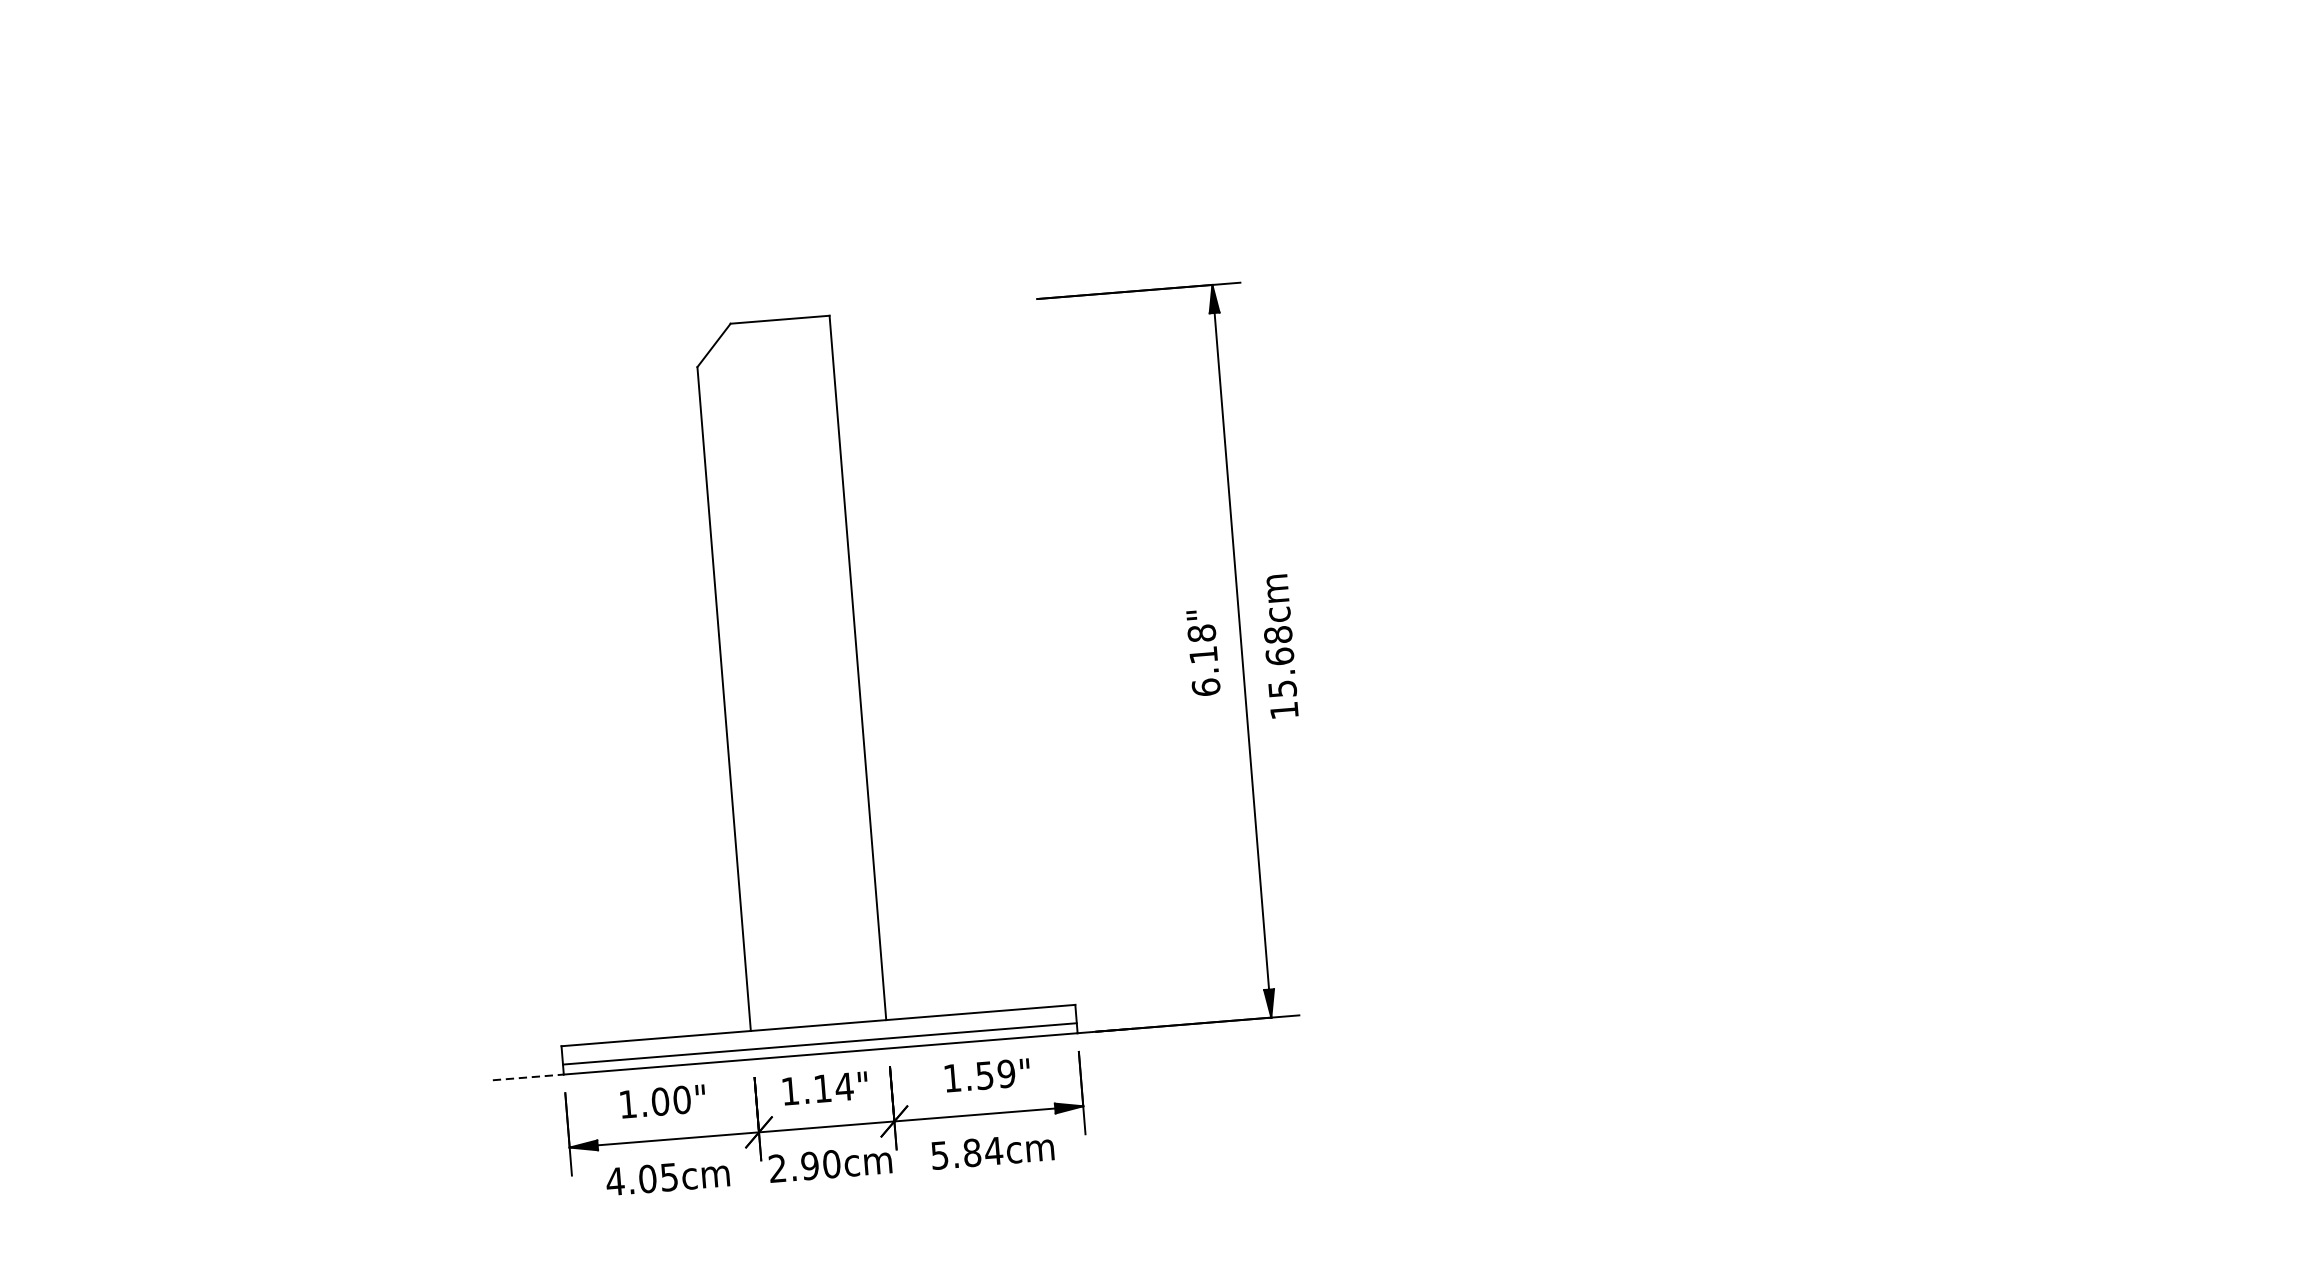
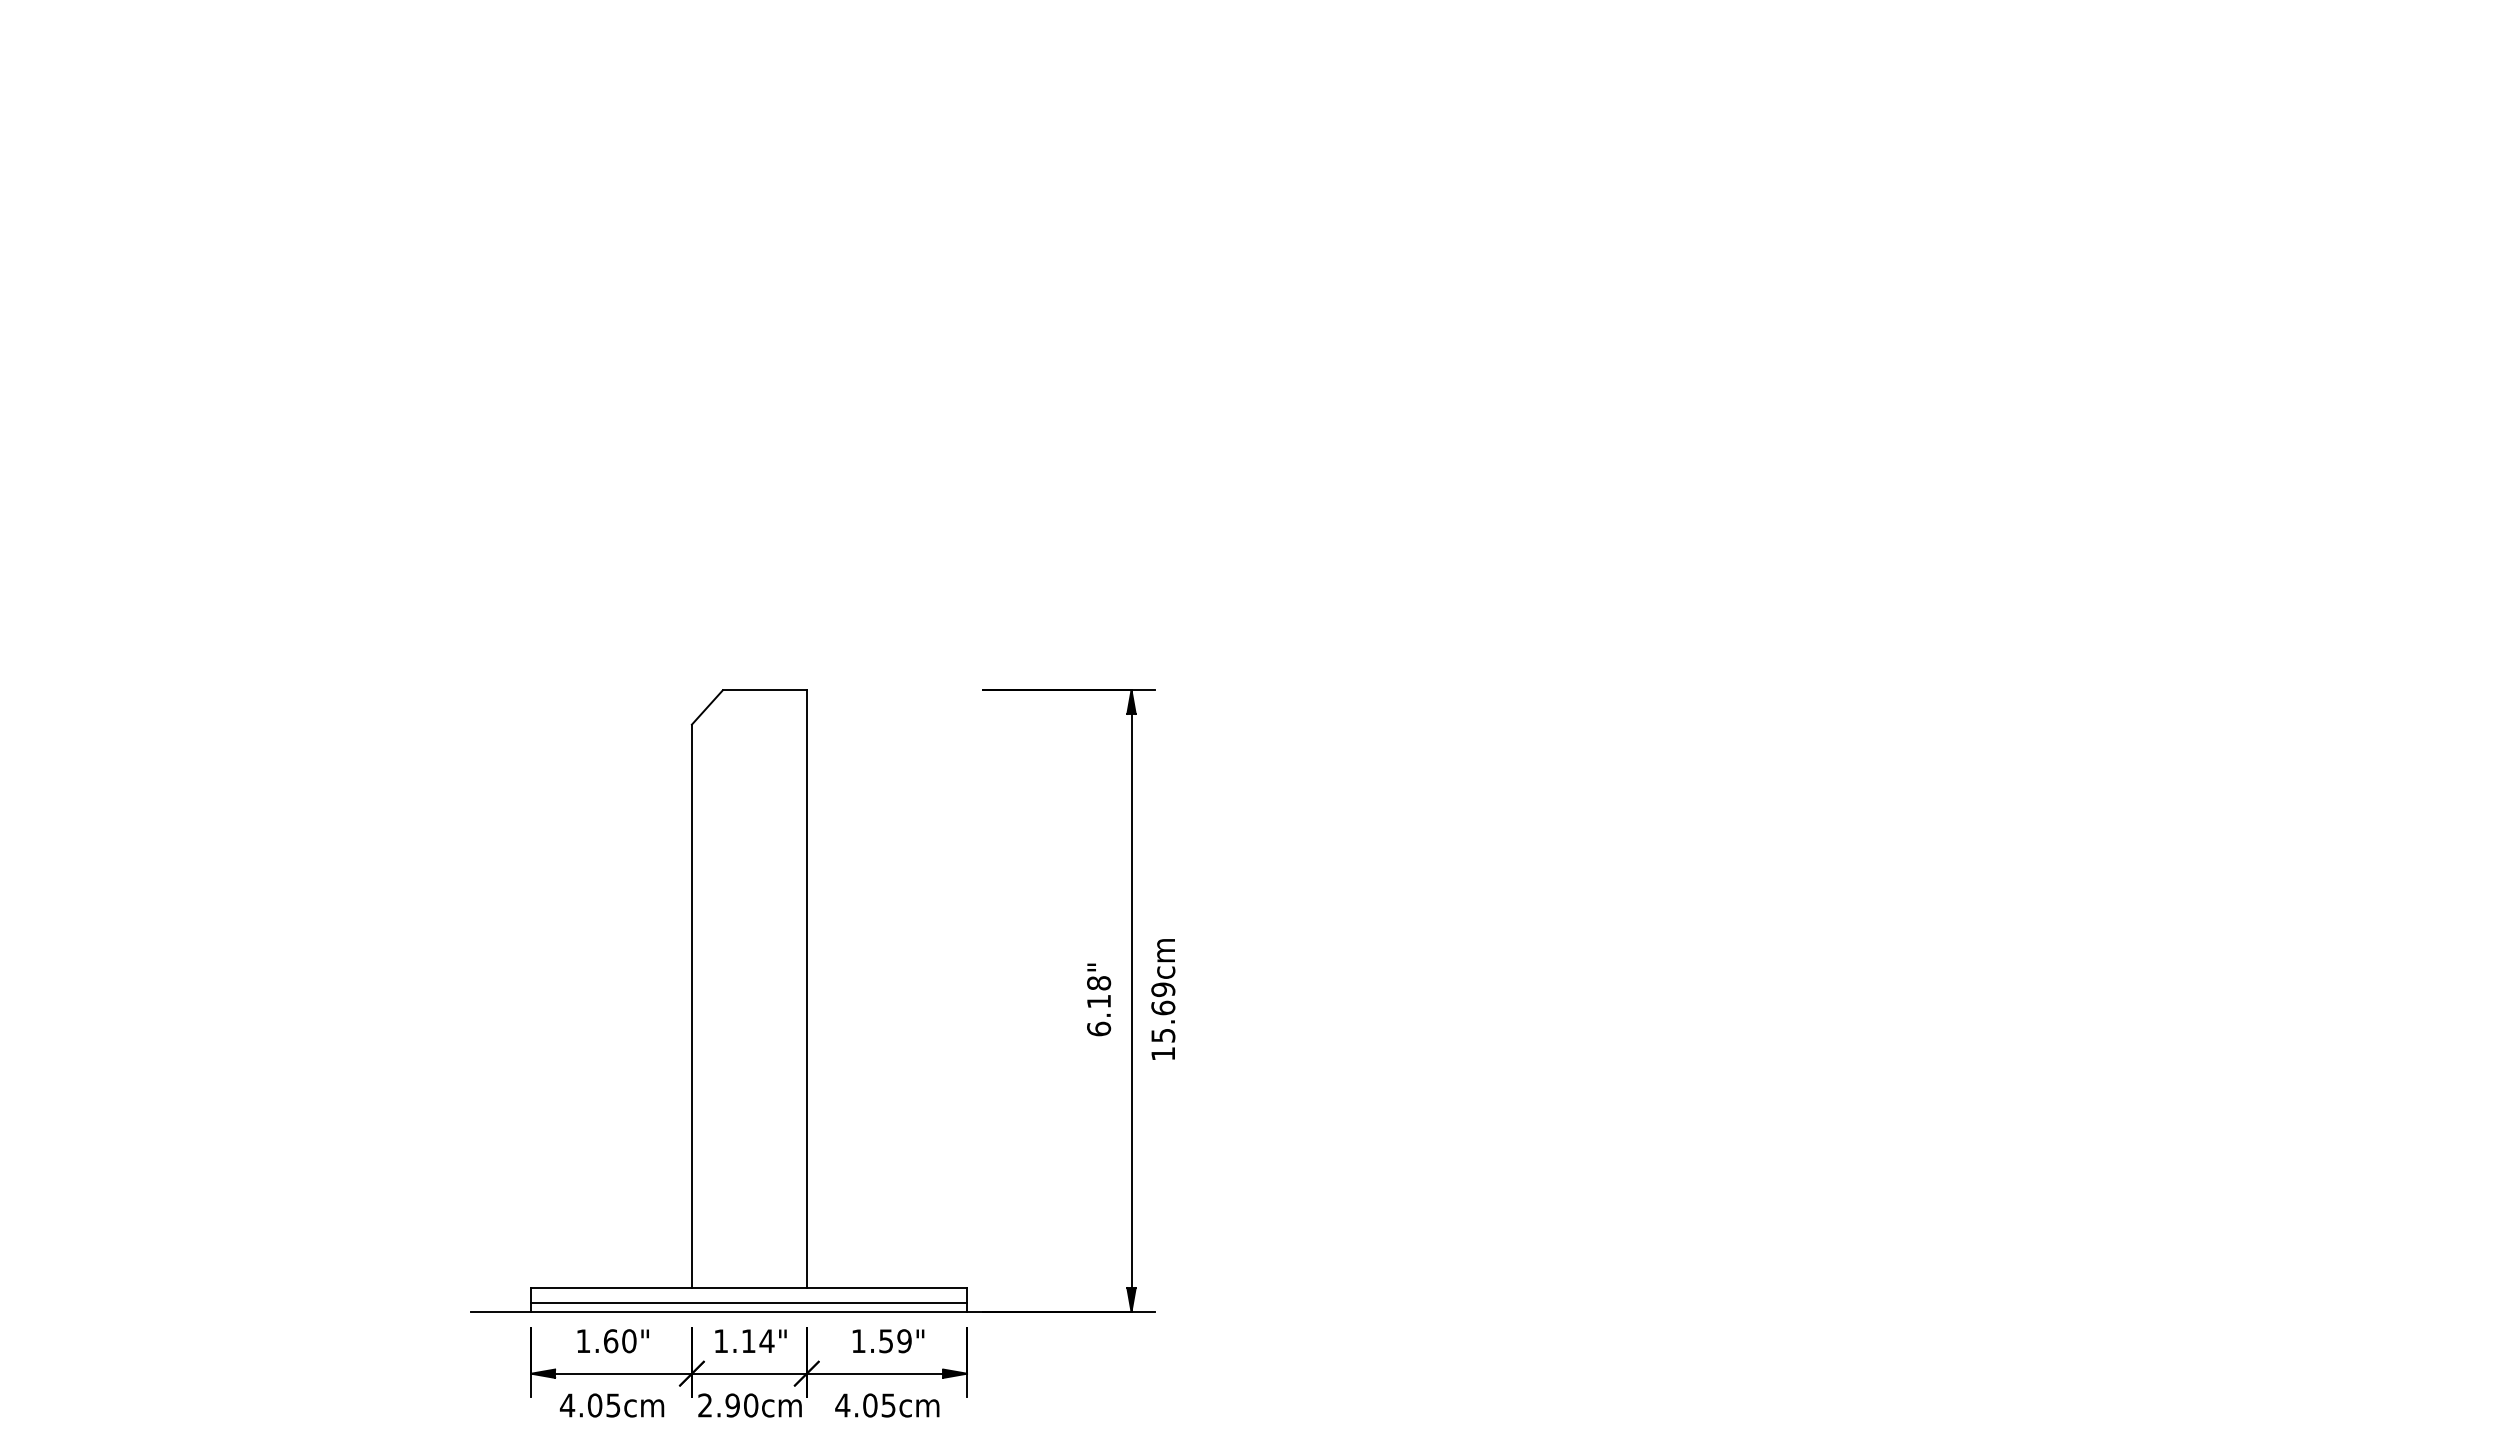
text: (1278, 634) -> (1163, 989), 15.68cm -> 15.69cm
line: (528, 1077) -> (501, 1311), dashed -> solid
text: (659, 1100) -> (610, 1340), 1.00" -> 1.60"
text: (966, 1153) -> (865, 1405), 5.84cm -> 4.05cm

